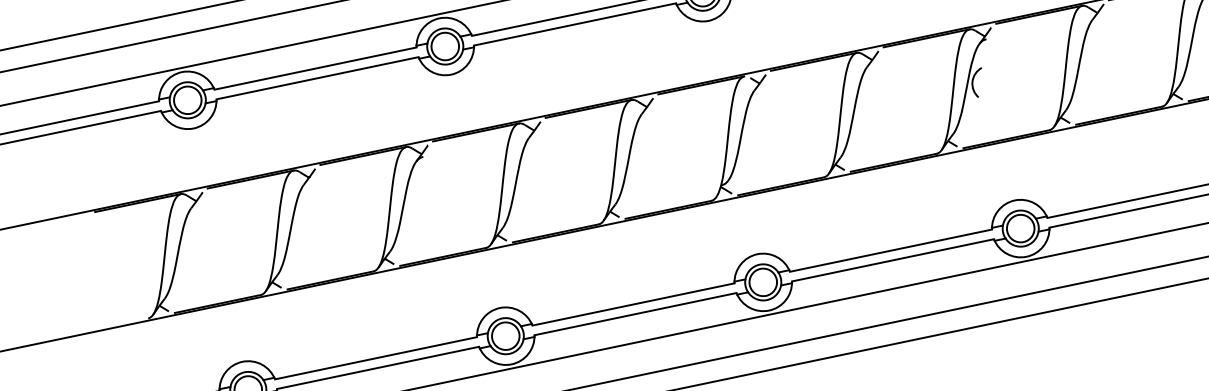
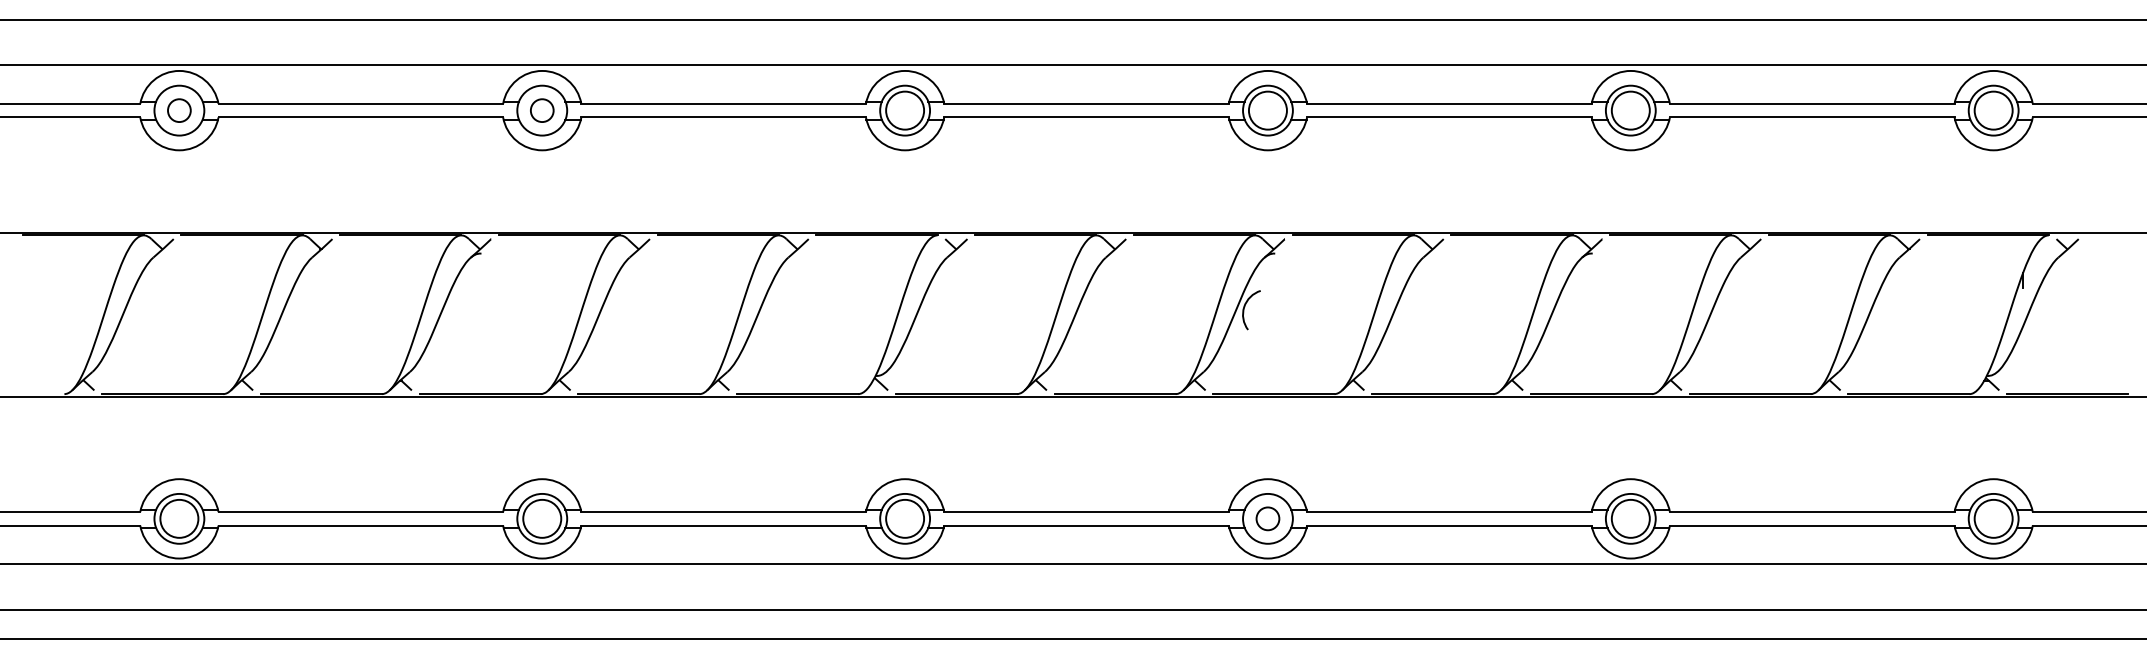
circle: (445, 46) -> (542, 110), size x0.6
circle: (187, 100) -> (179, 110), size x0.6
circle: (1020, 228) -> (1267, 518), size x0.6

